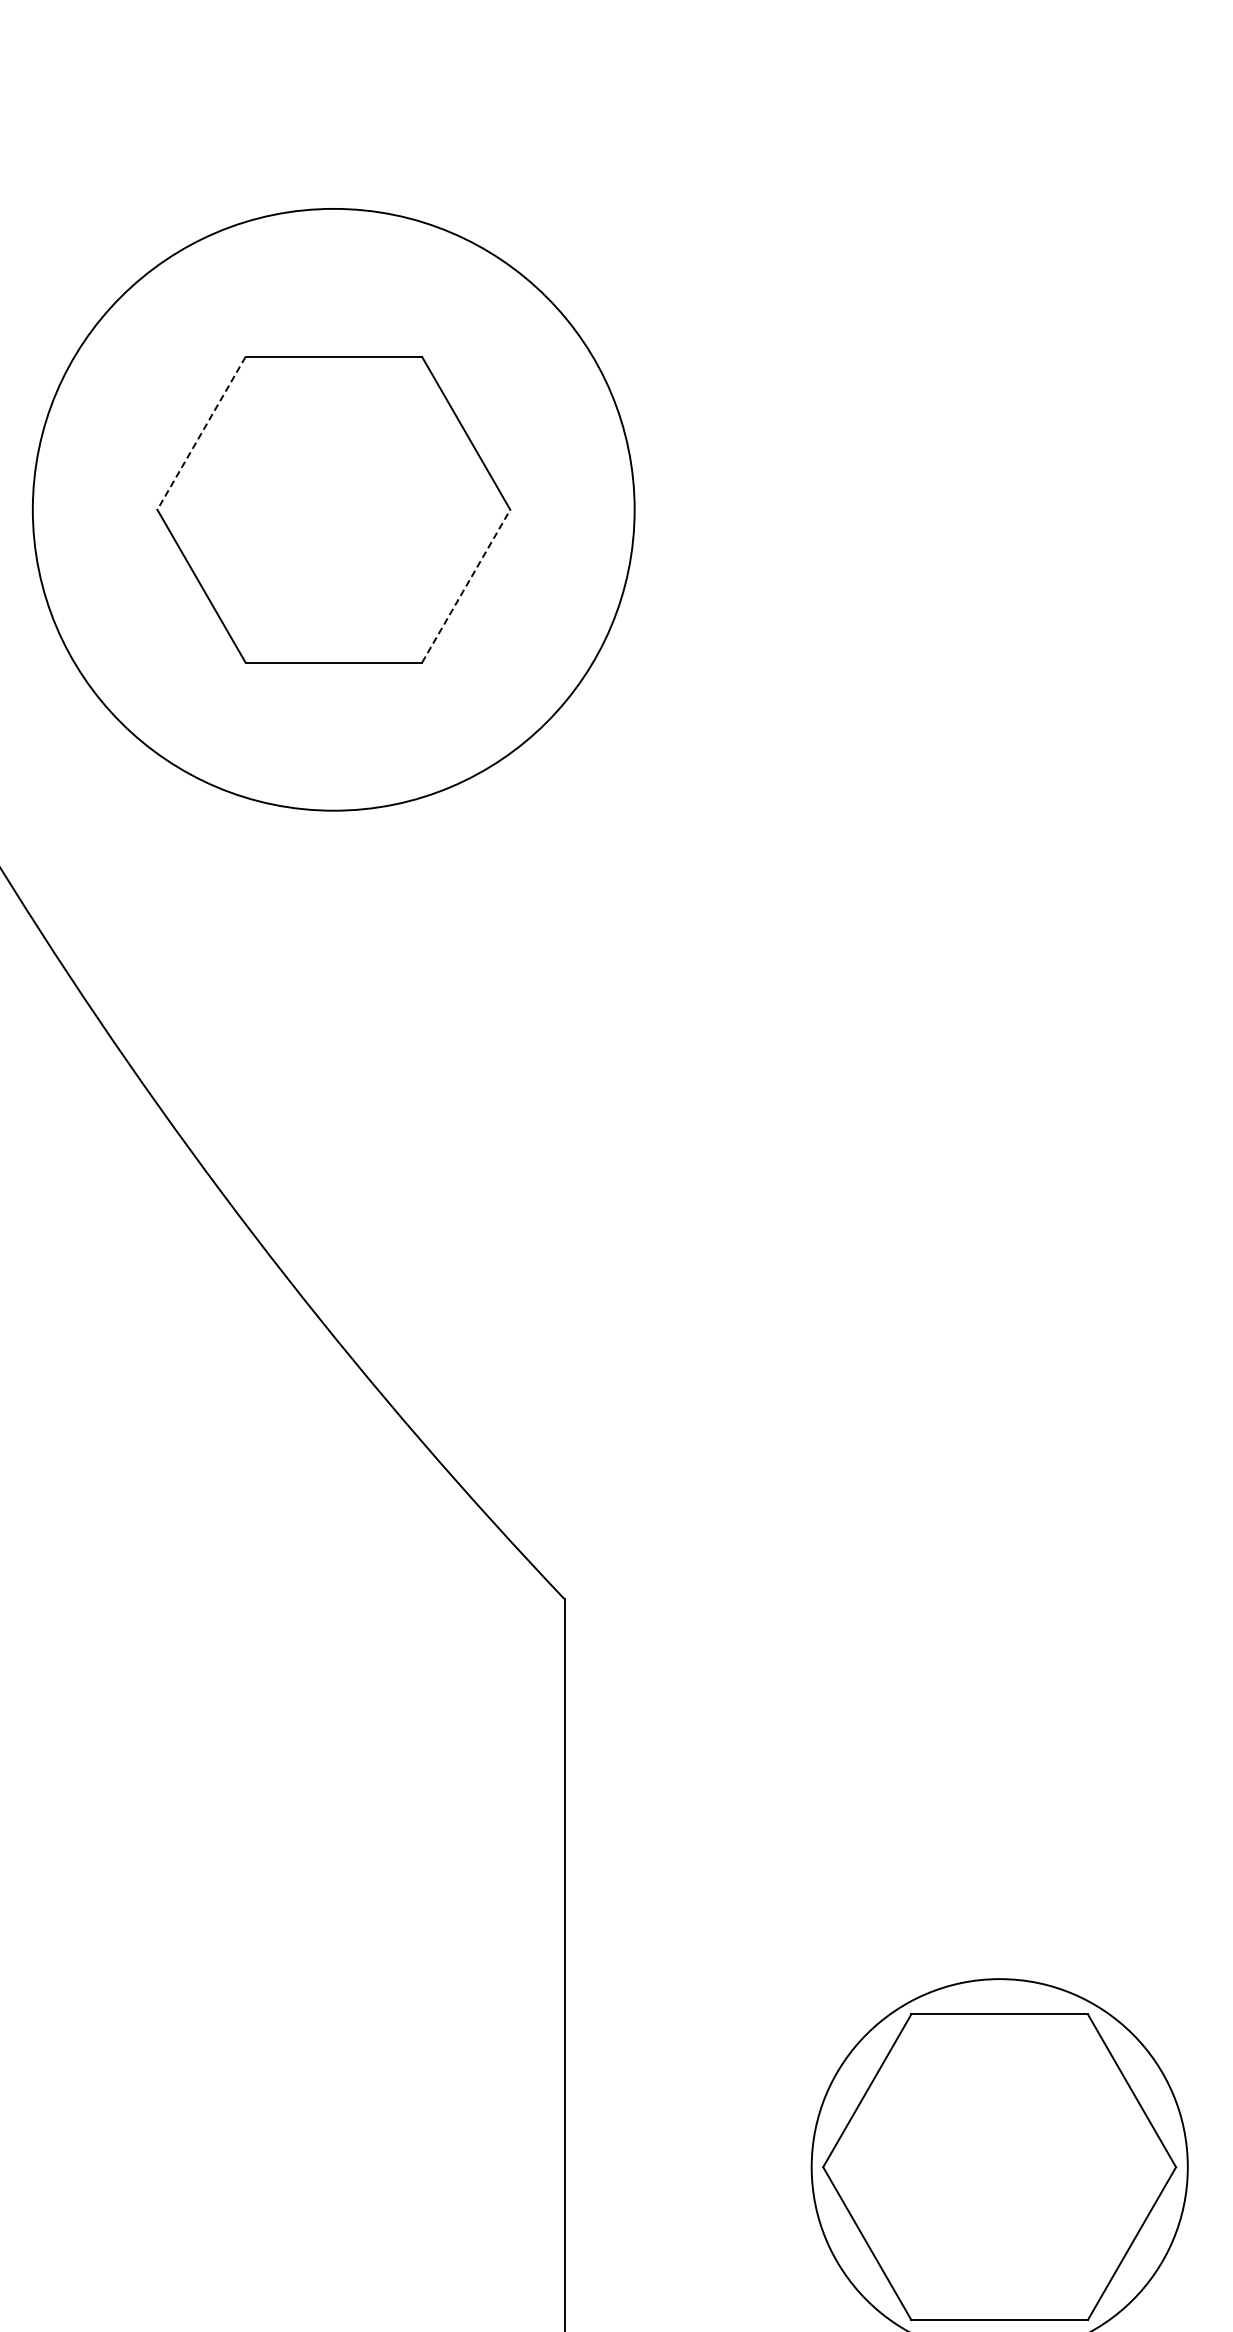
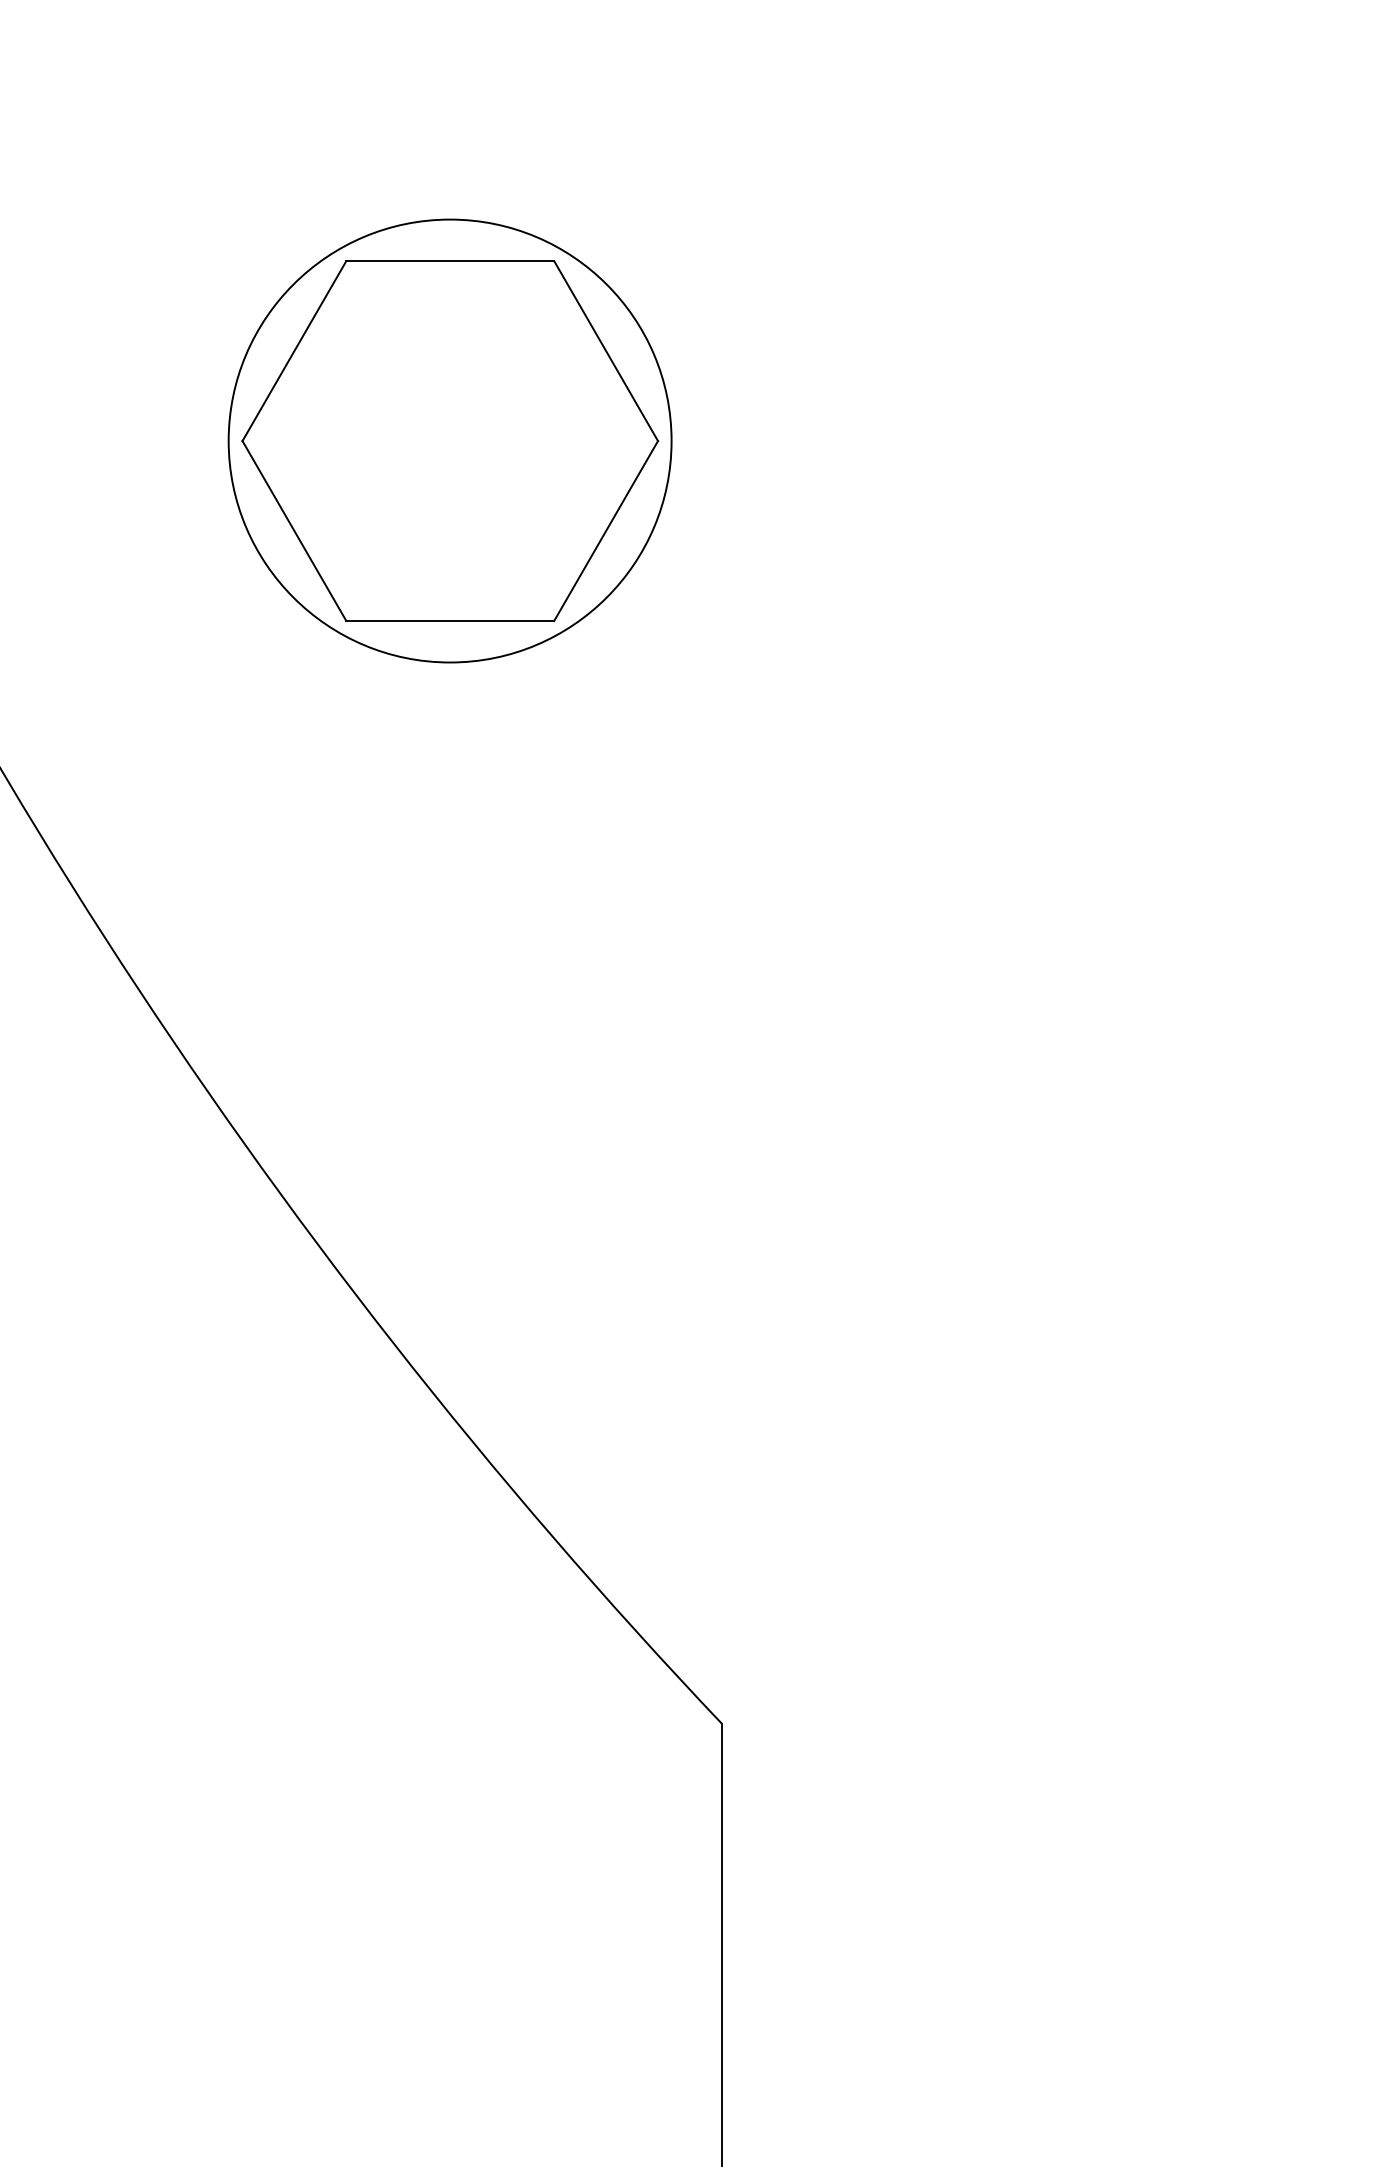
line: (201, 433) -> (294, 351), dashed -> solid
circle: (333, 509) -> (449, 440), size x0.62
line: (466, 585) -> (606, 530), dashed -> solid

